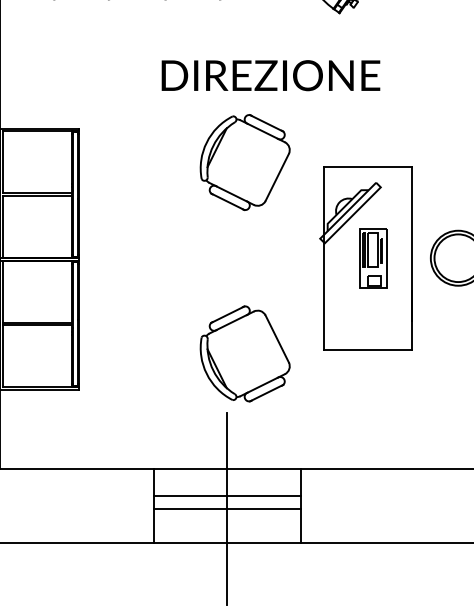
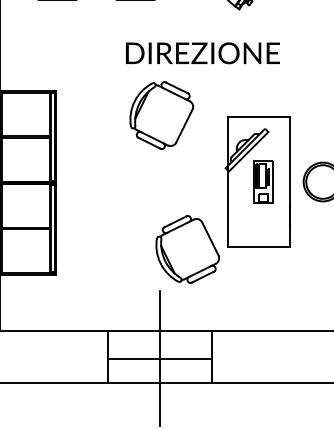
text: (270, 75) -> (202, 53), moved
part: (244, 162) -> (161, 115), moved
part: (244, 353) -> (187, 249), moved
line: (226, 495) -> (159, 349), removed

